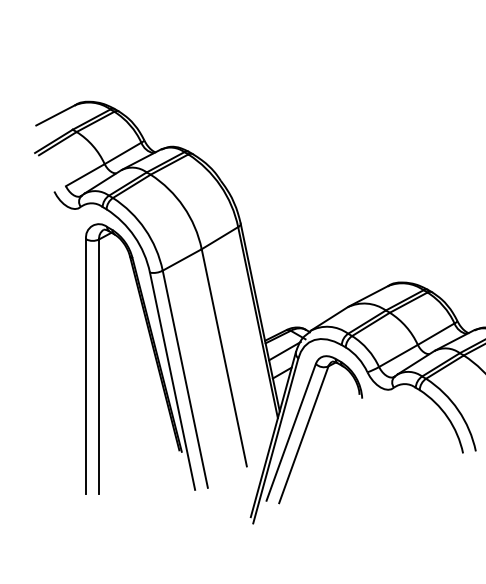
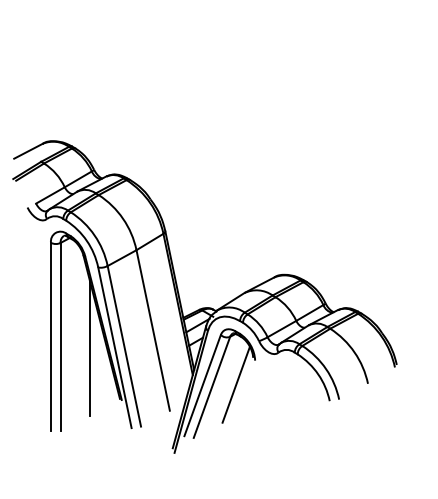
line: (138, 380) -> (89, 347), added
line: (335, 430) -> (235, 384), added

